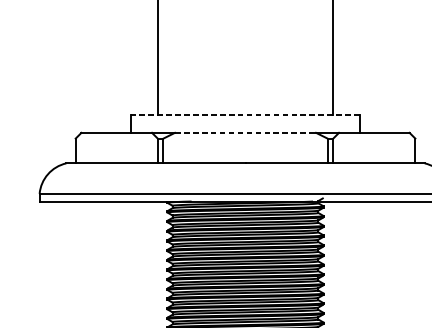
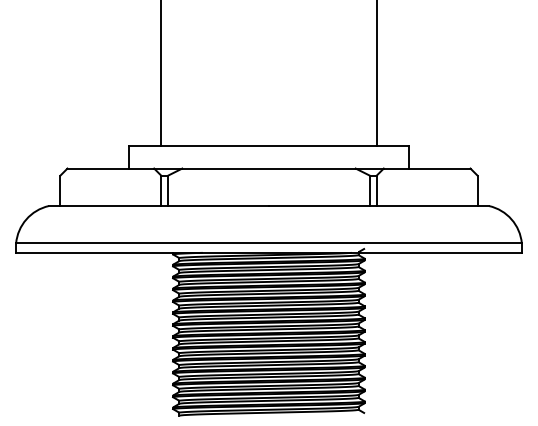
line: (245, 114) -> (268, 146), dashed -> solid
line: (245, 132) -> (268, 168), dashed -> solid

